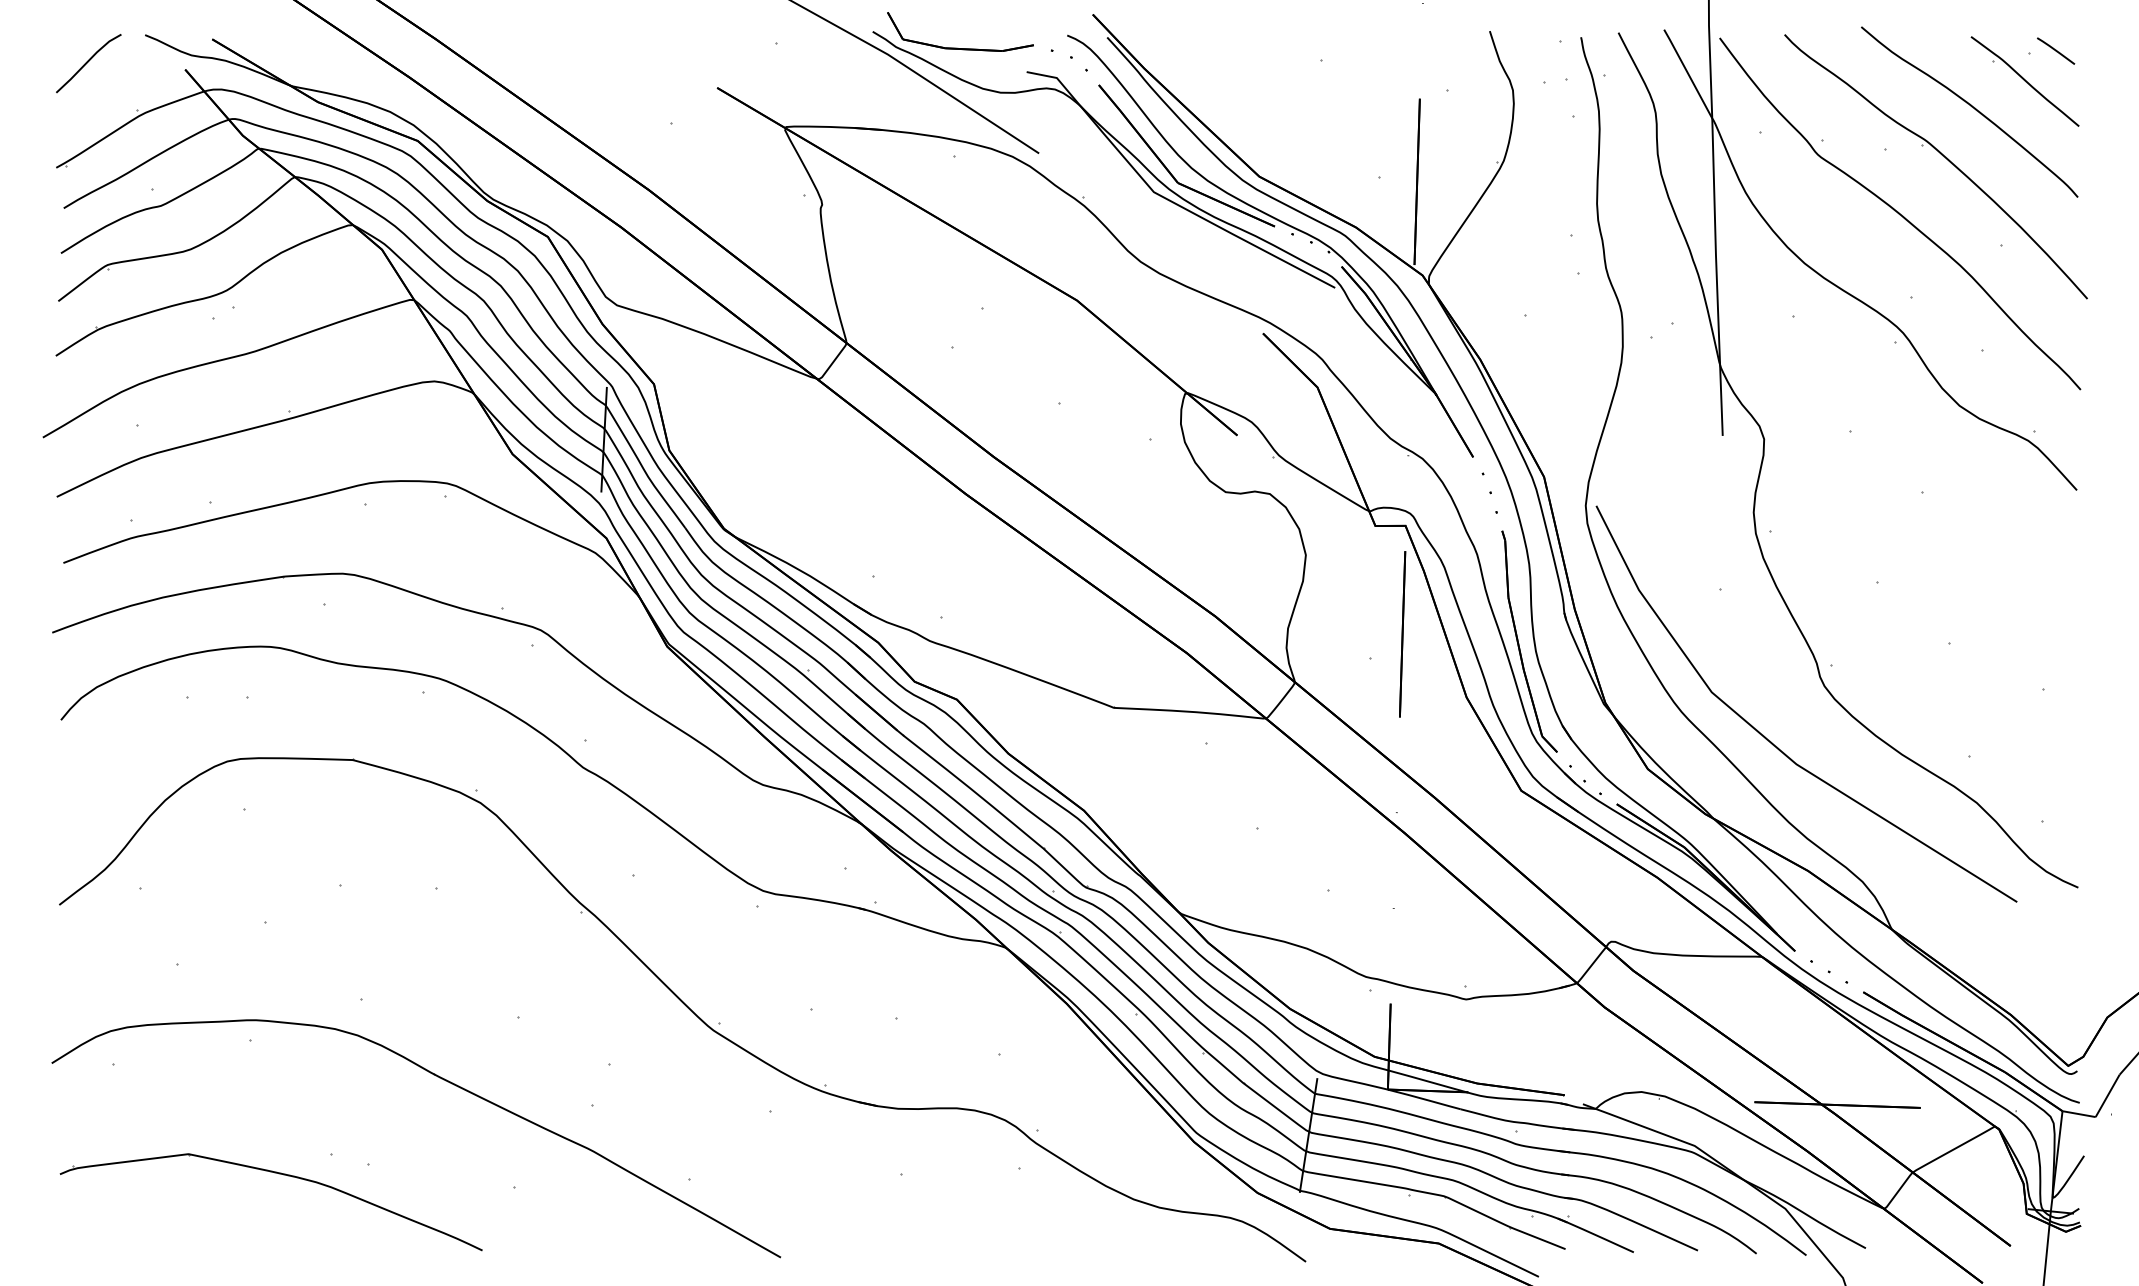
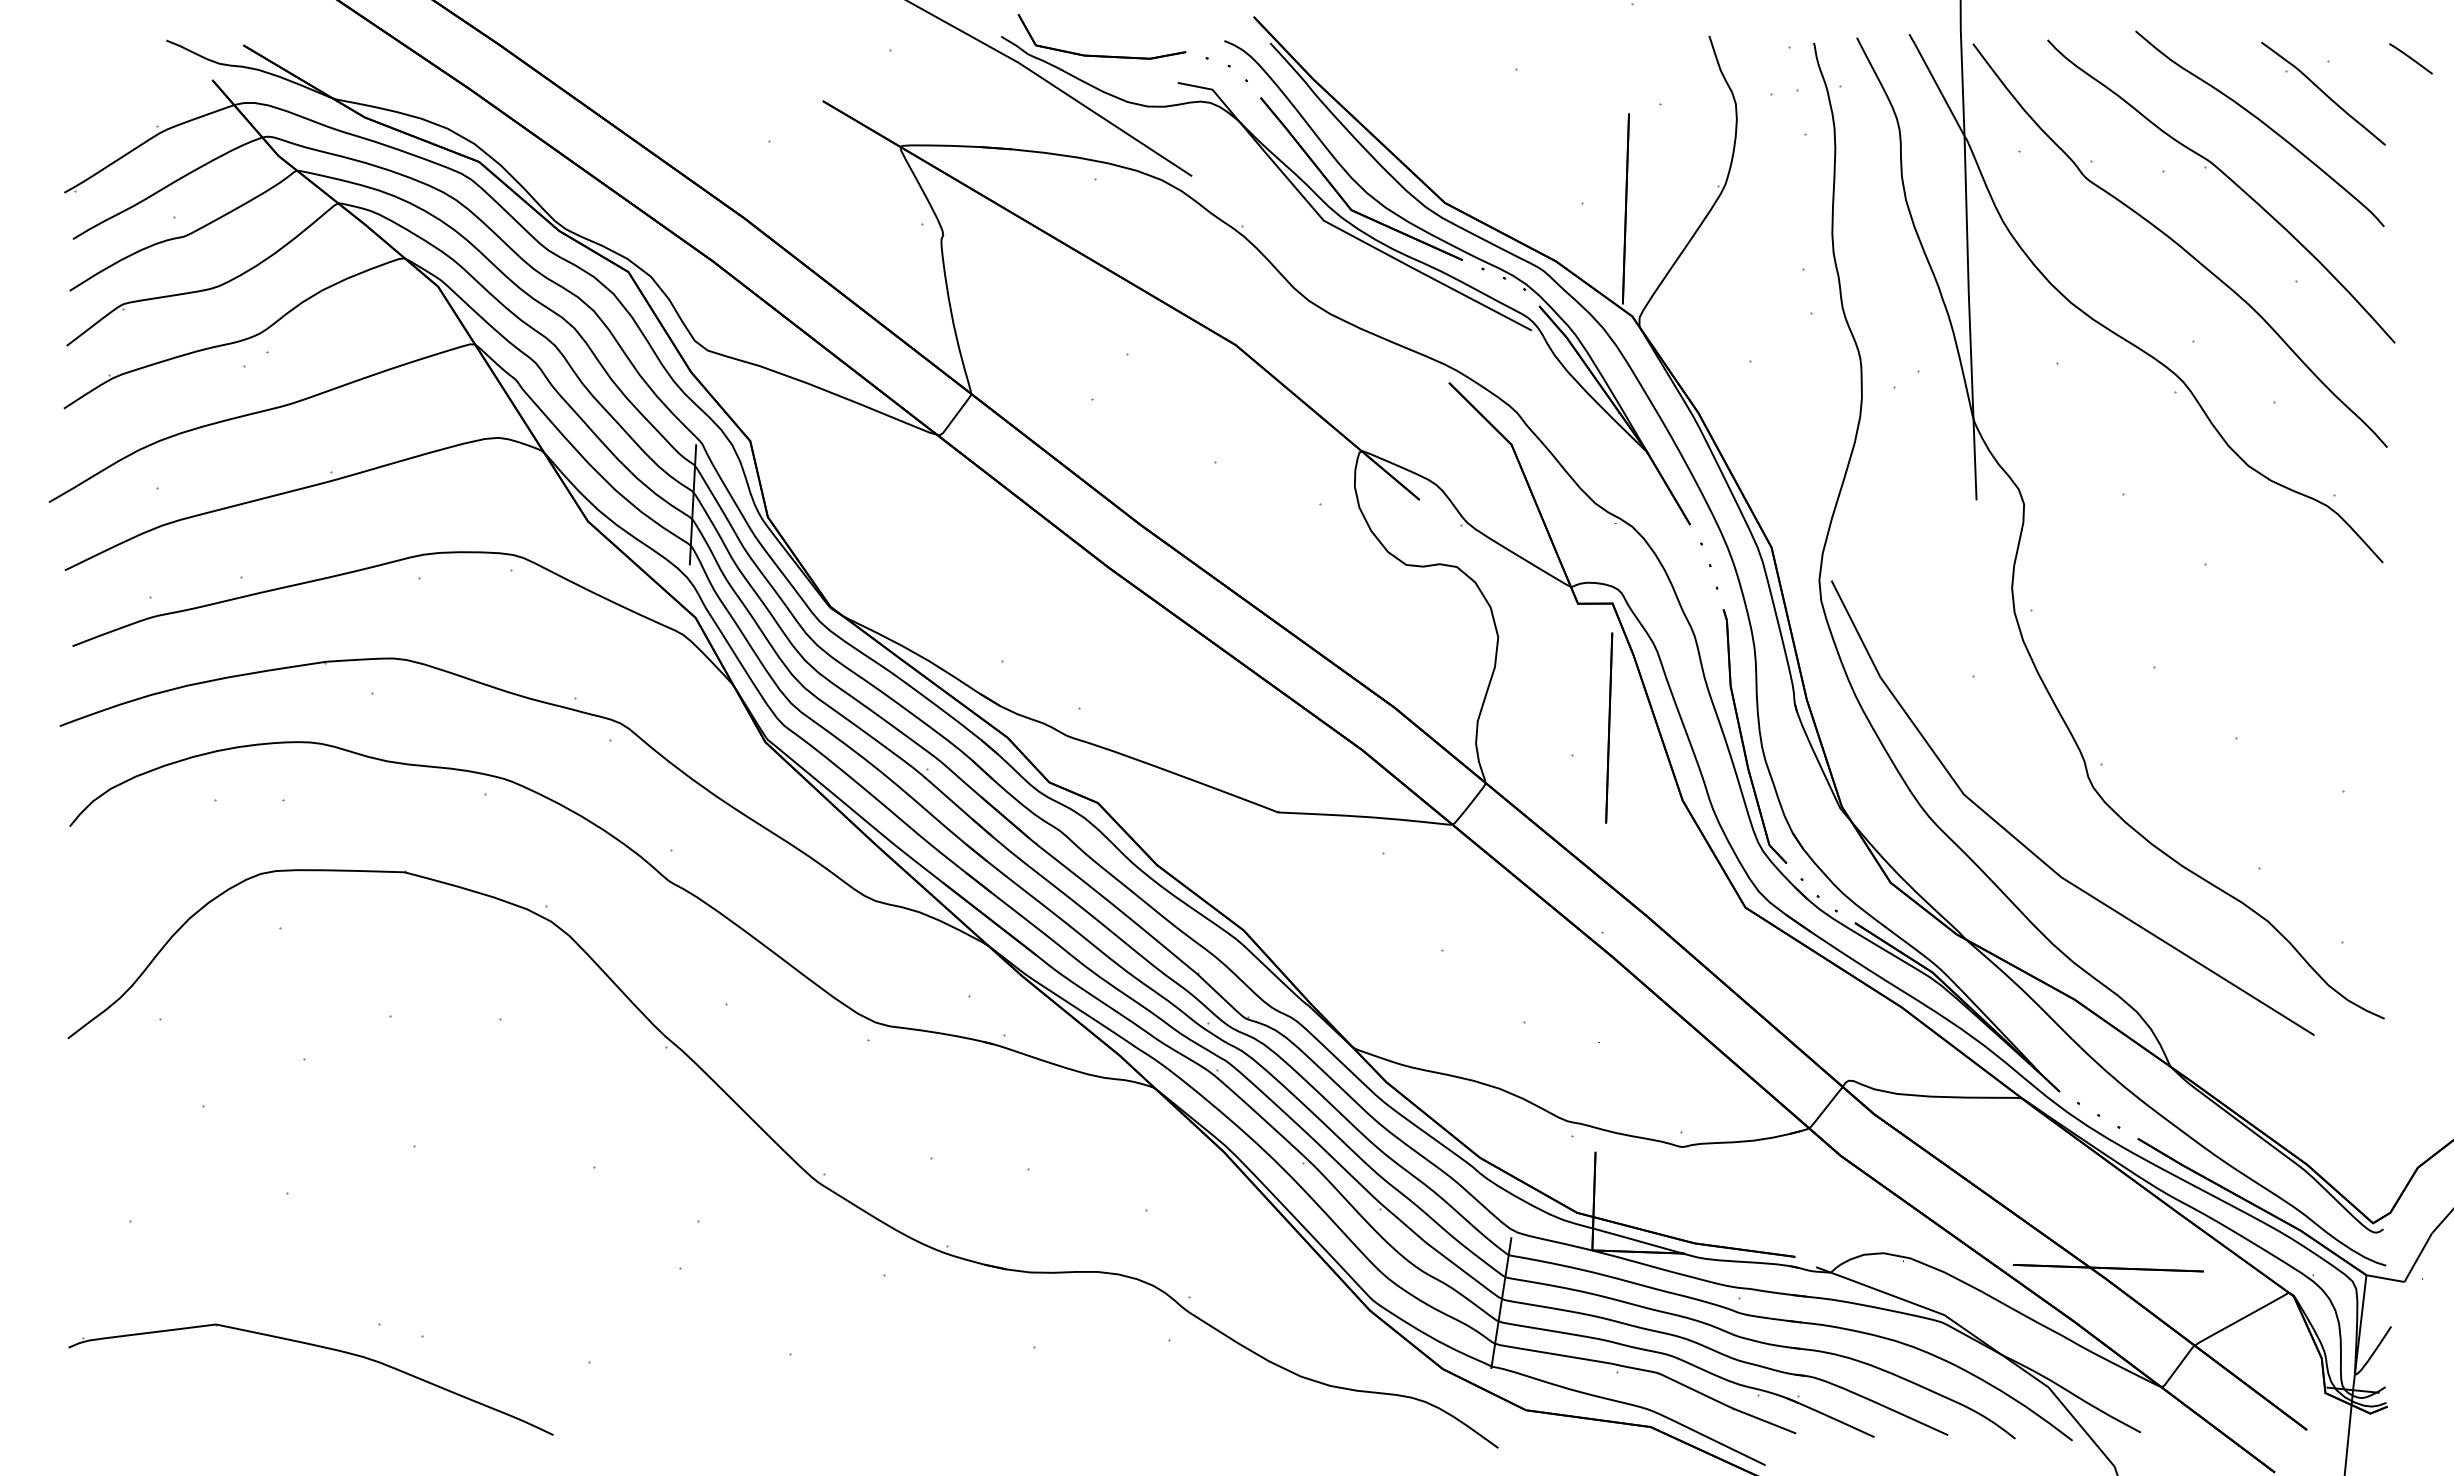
line: (2055, 50) -> (2410, 58), moved
line: (87, 63) -> (100, 72), removed
part: (445, 1080) -> (510, 1240), removed

